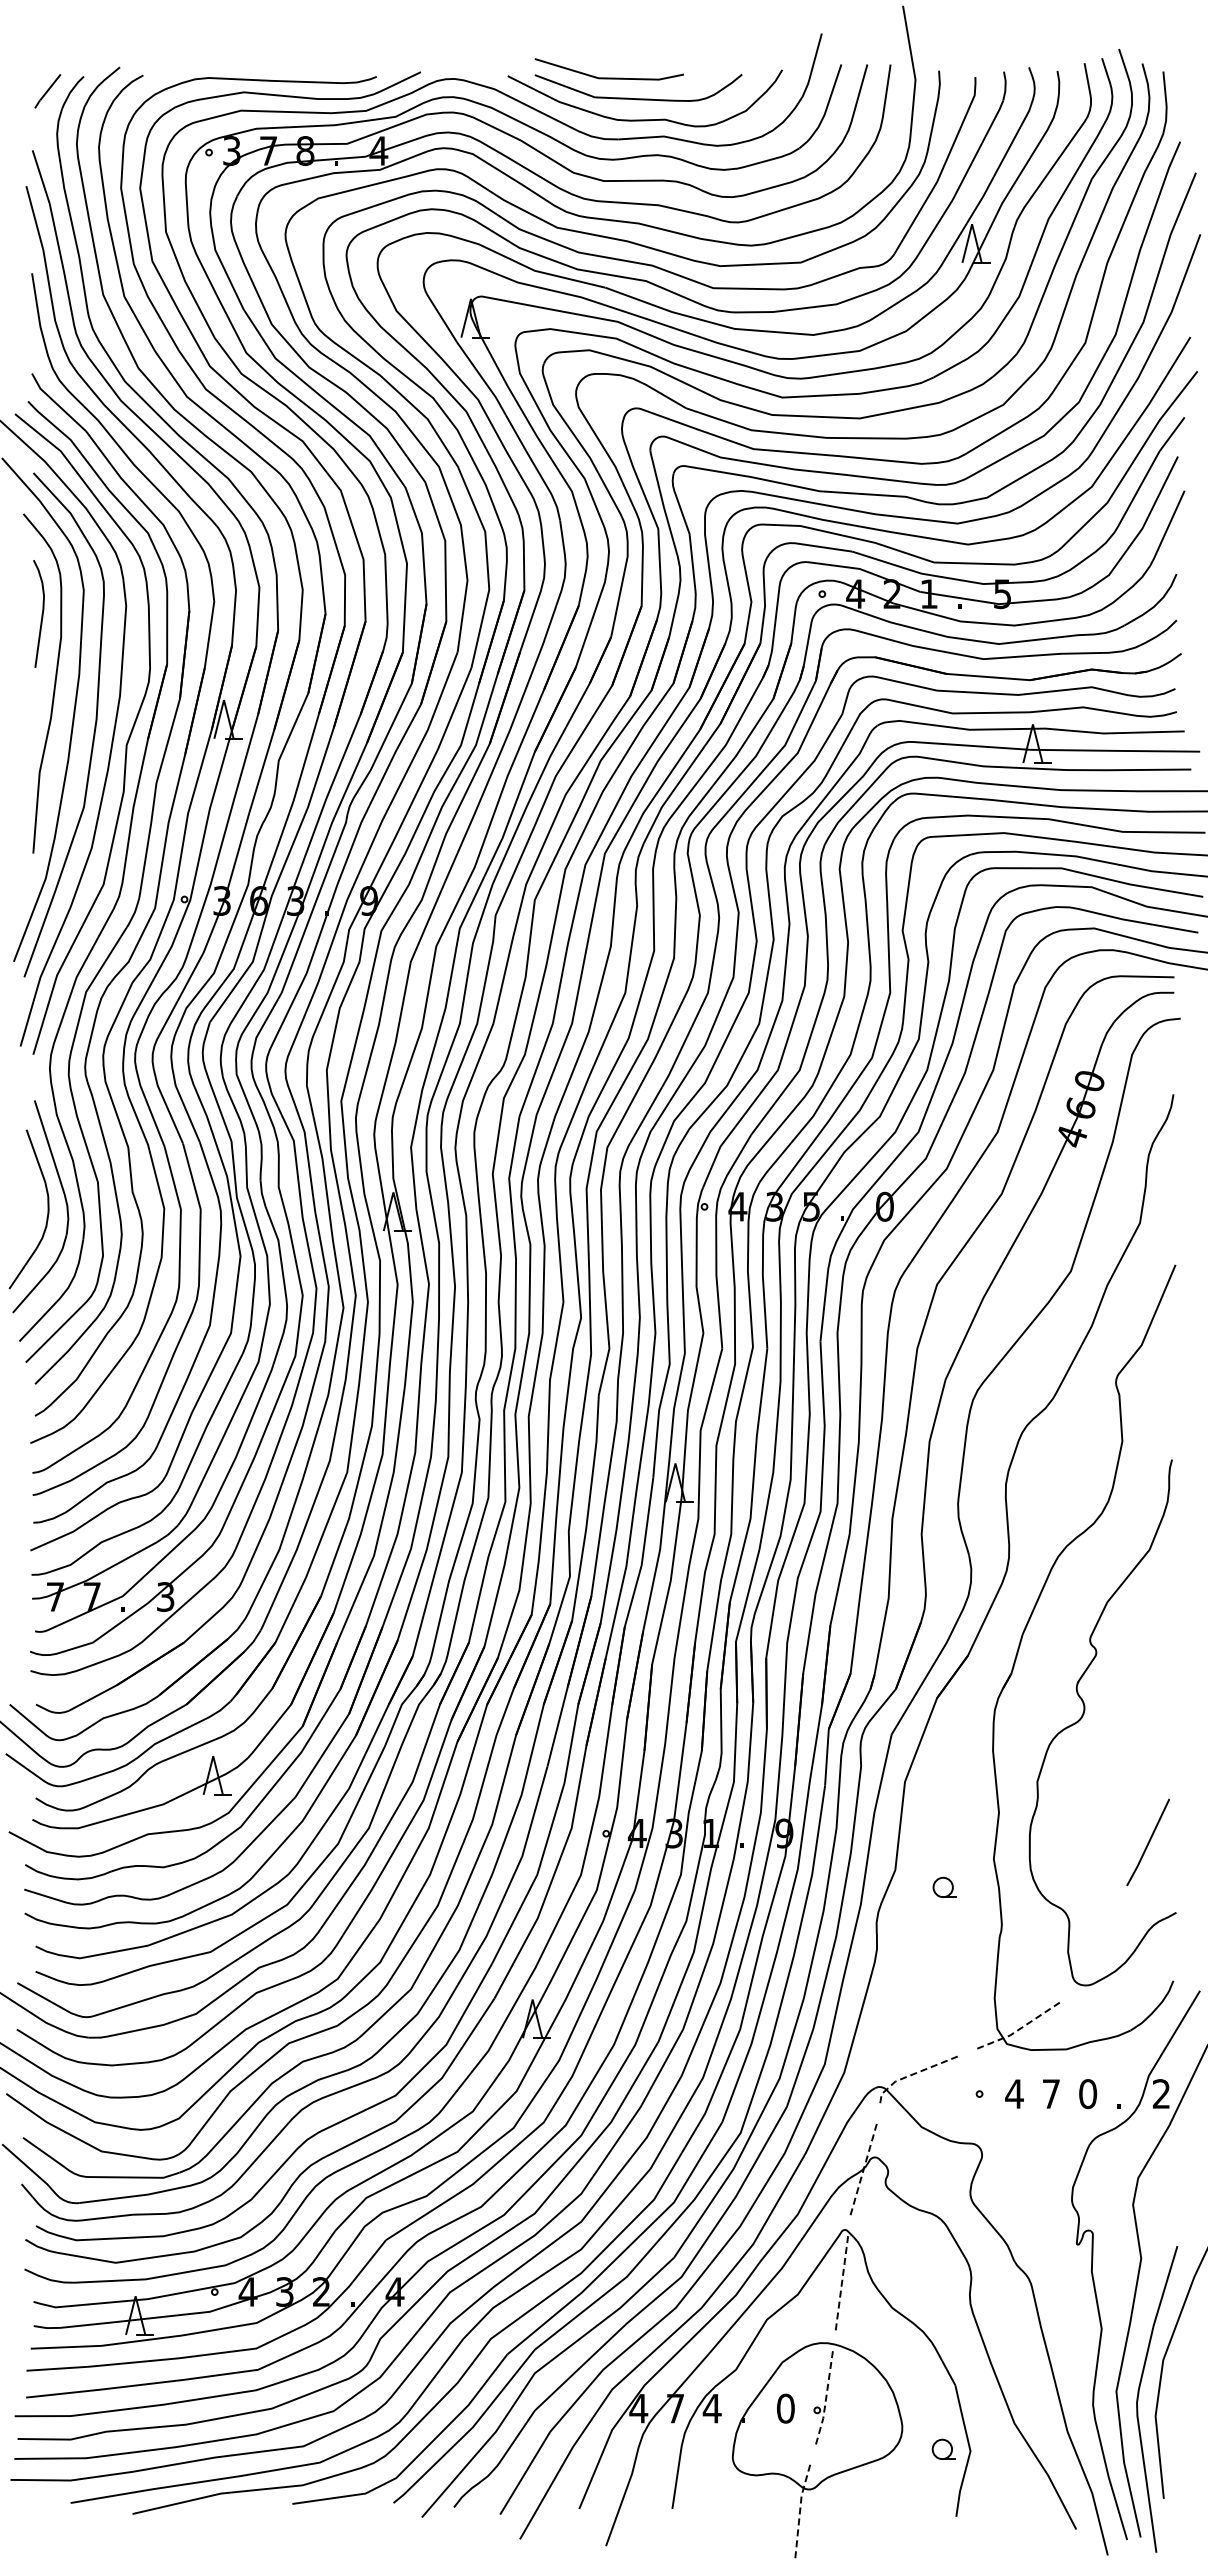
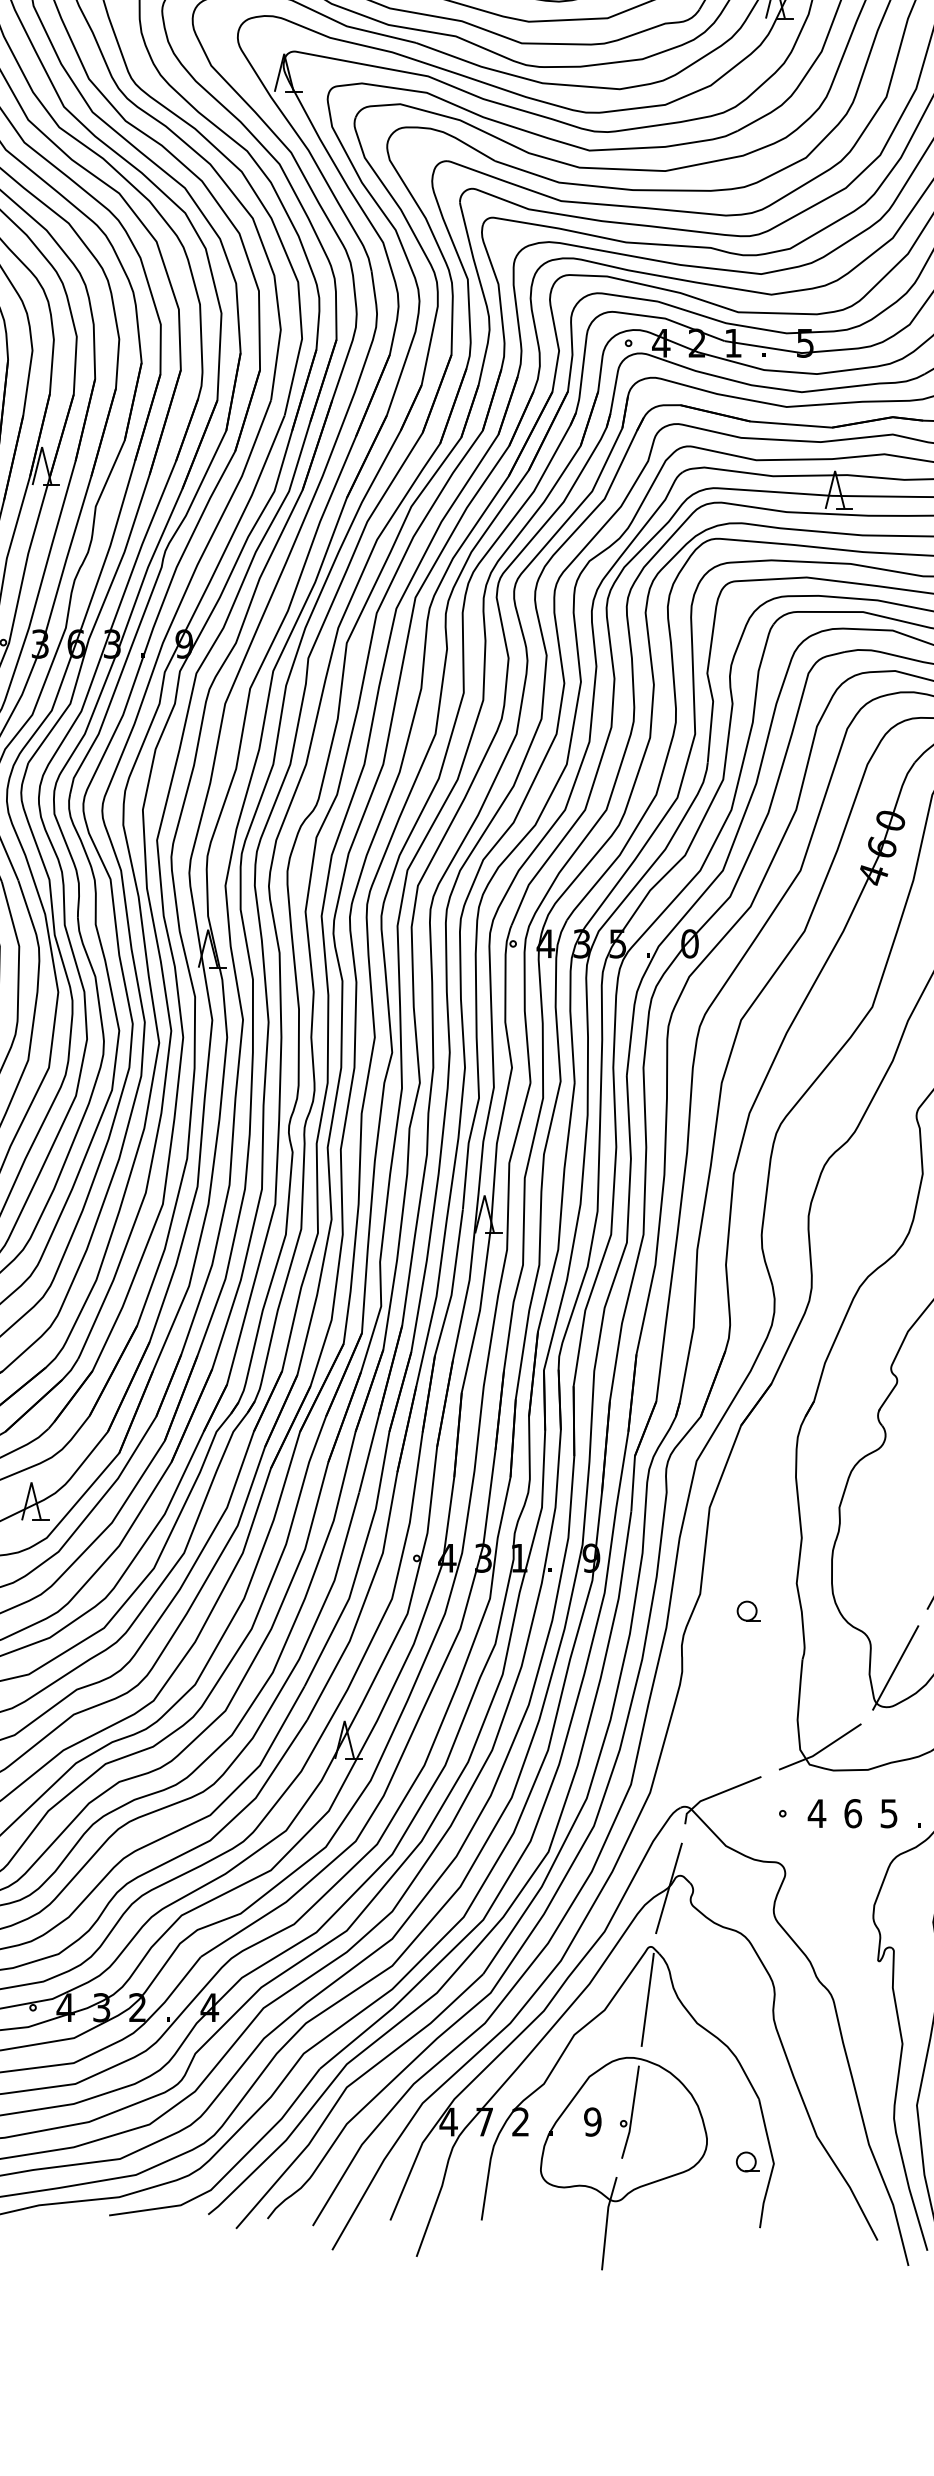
line: (1094, 1944) -> (895, 1667), added
line: (1018, 2030) -> (820, 1751), dashed -> solid
line: (912, 2074) -> (717, 1794), dashed -> solid
text: (1051, 2094) -> (853, 1814), 7 -> 6
text: (1088, 2094) -> (889, 1814), 0 -> 5
line: (863, 2171) -> (668, 1889), dashed -> solid
line: (841, 2283) -> (647, 1999), dashed -> solid
line: (825, 2400) -> (631, 2114), dashed -> solid
text: (711, 2408) -> (519, 2121), 4 -> 2
text: (785, 2408) -> (592, 2121), 0 -> 9
line: (800, 2511) -> (607, 2222), dashed -> solid

